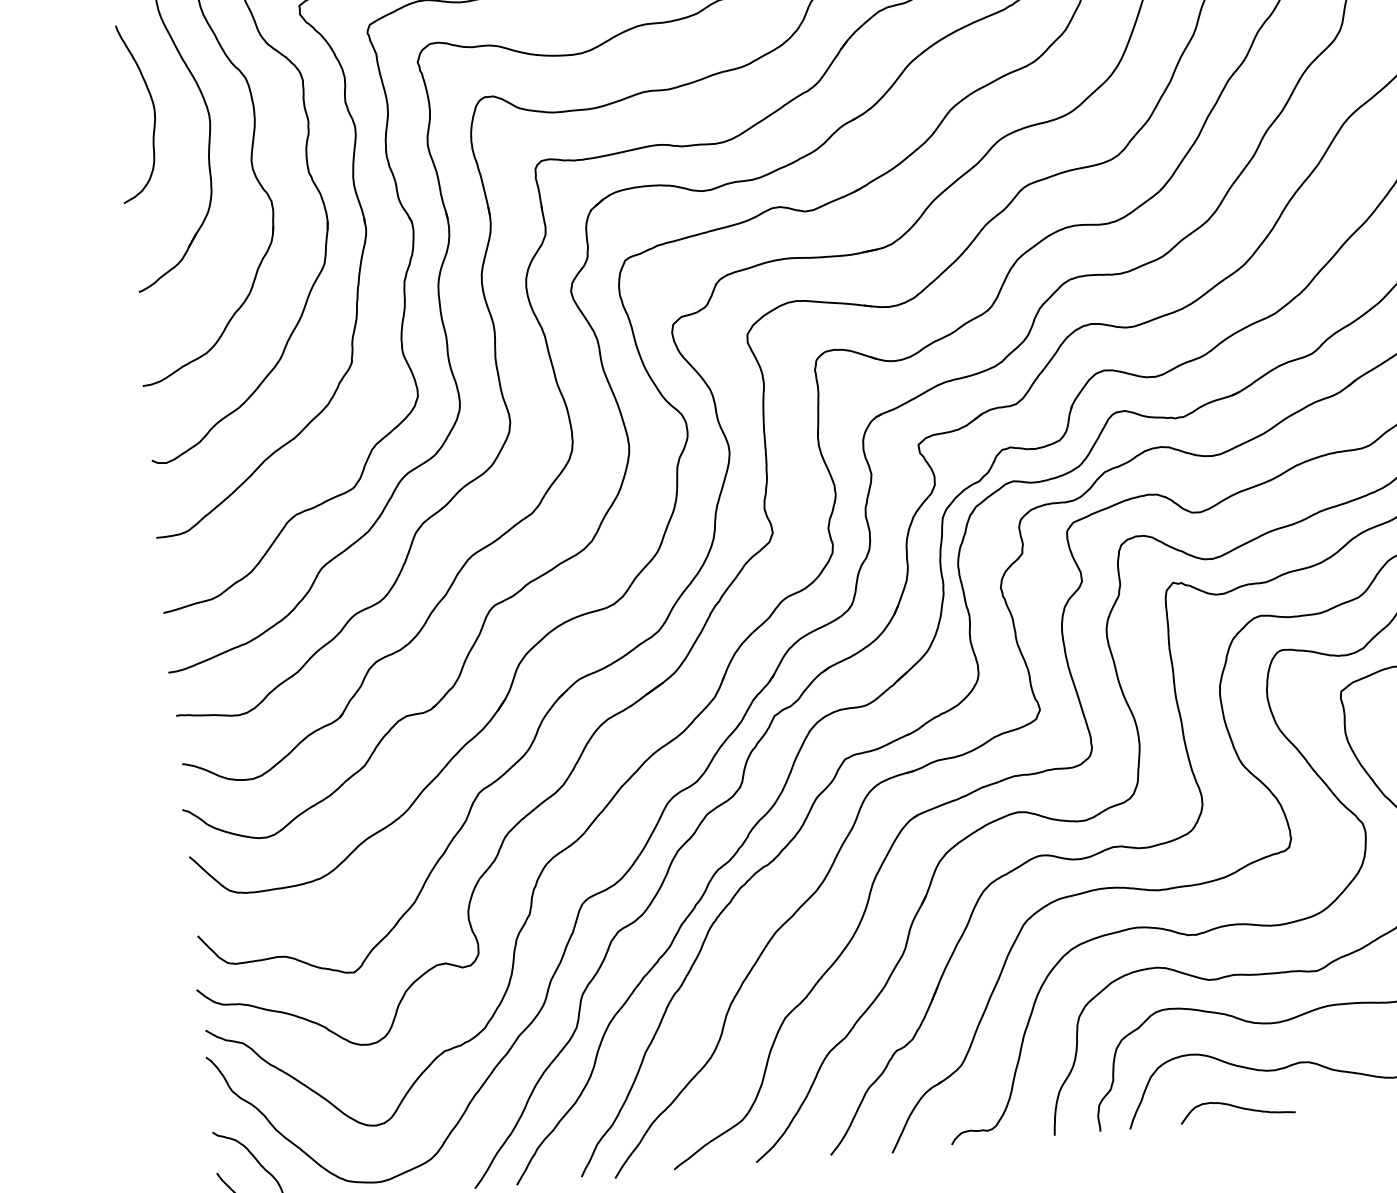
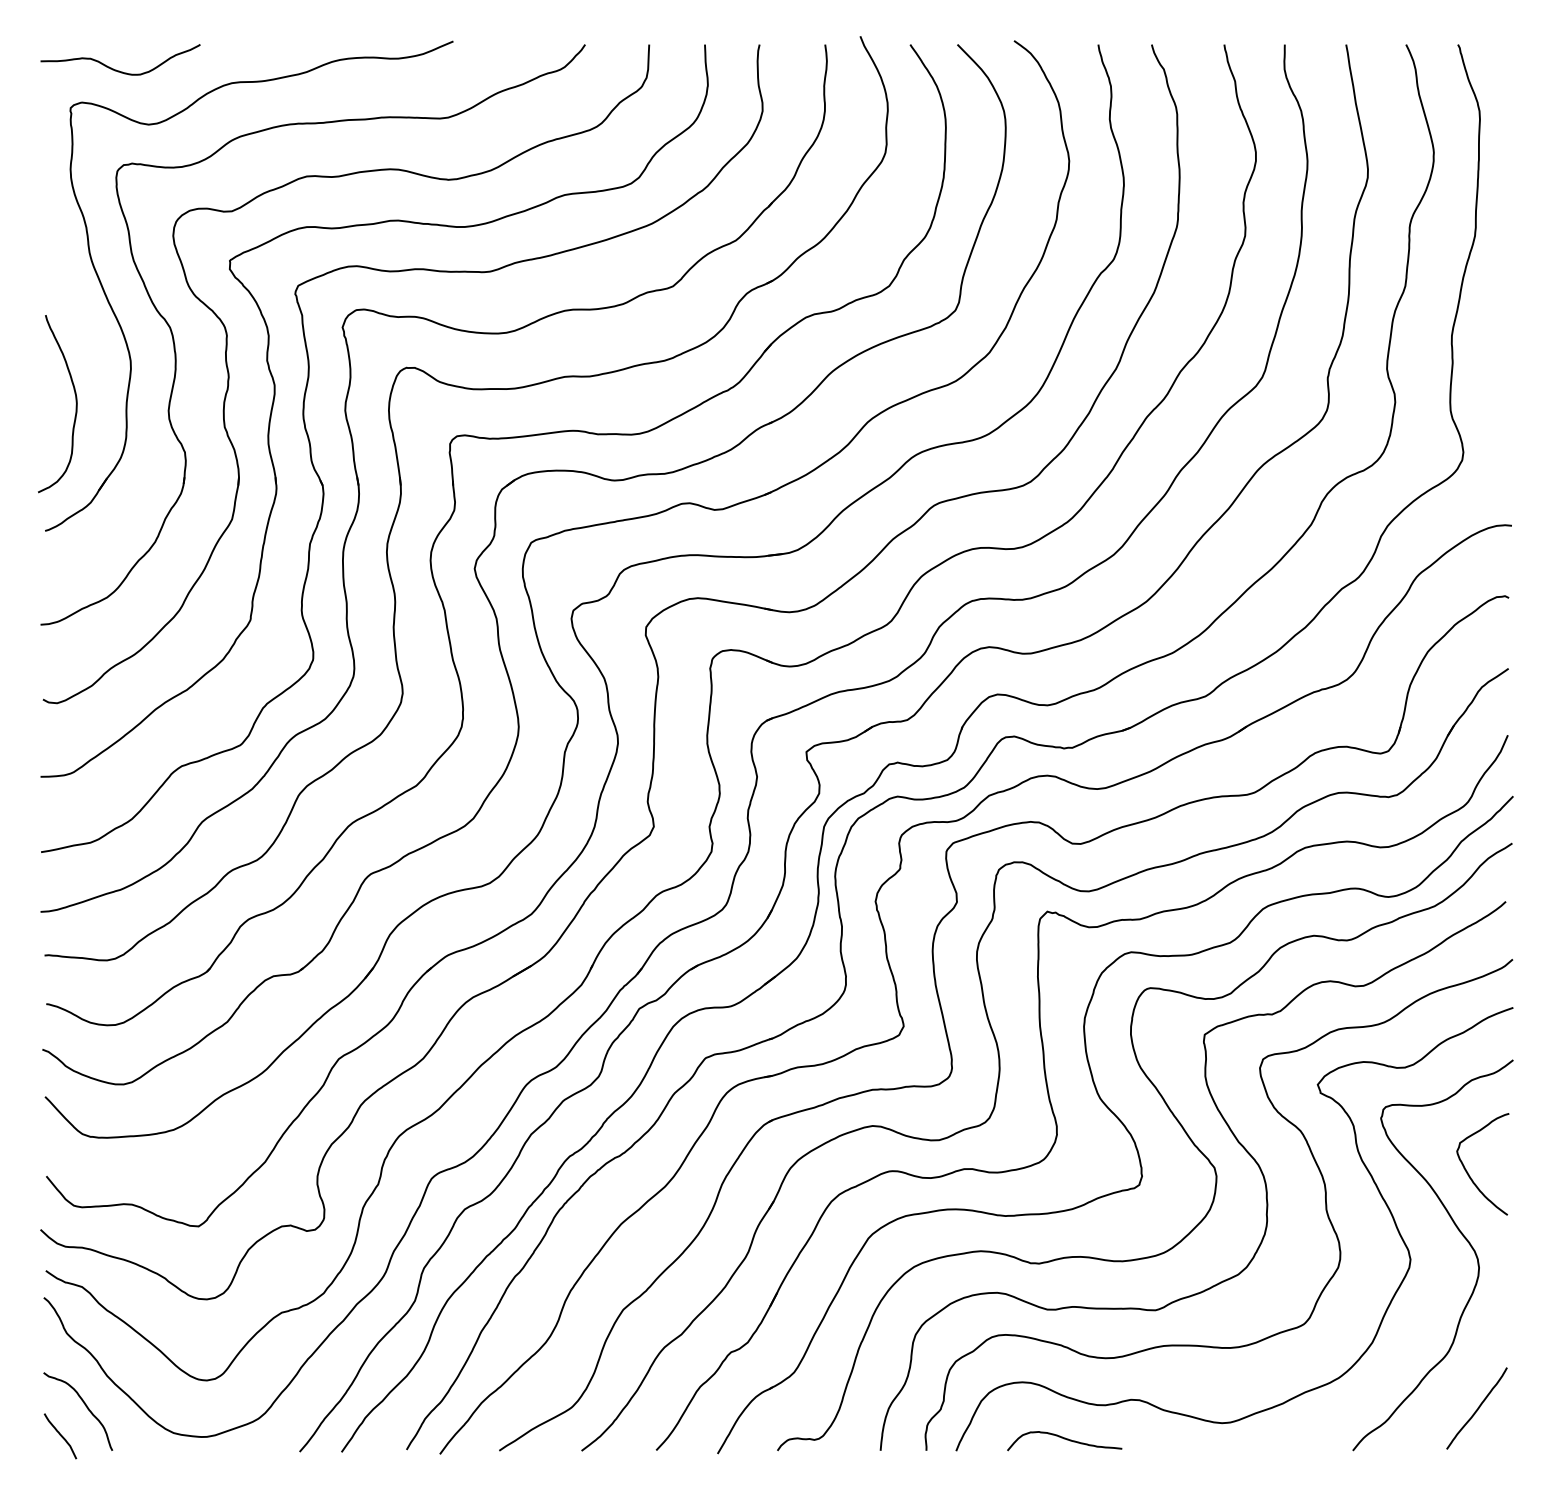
curve: (153, 113) -> (75, 405), moved

